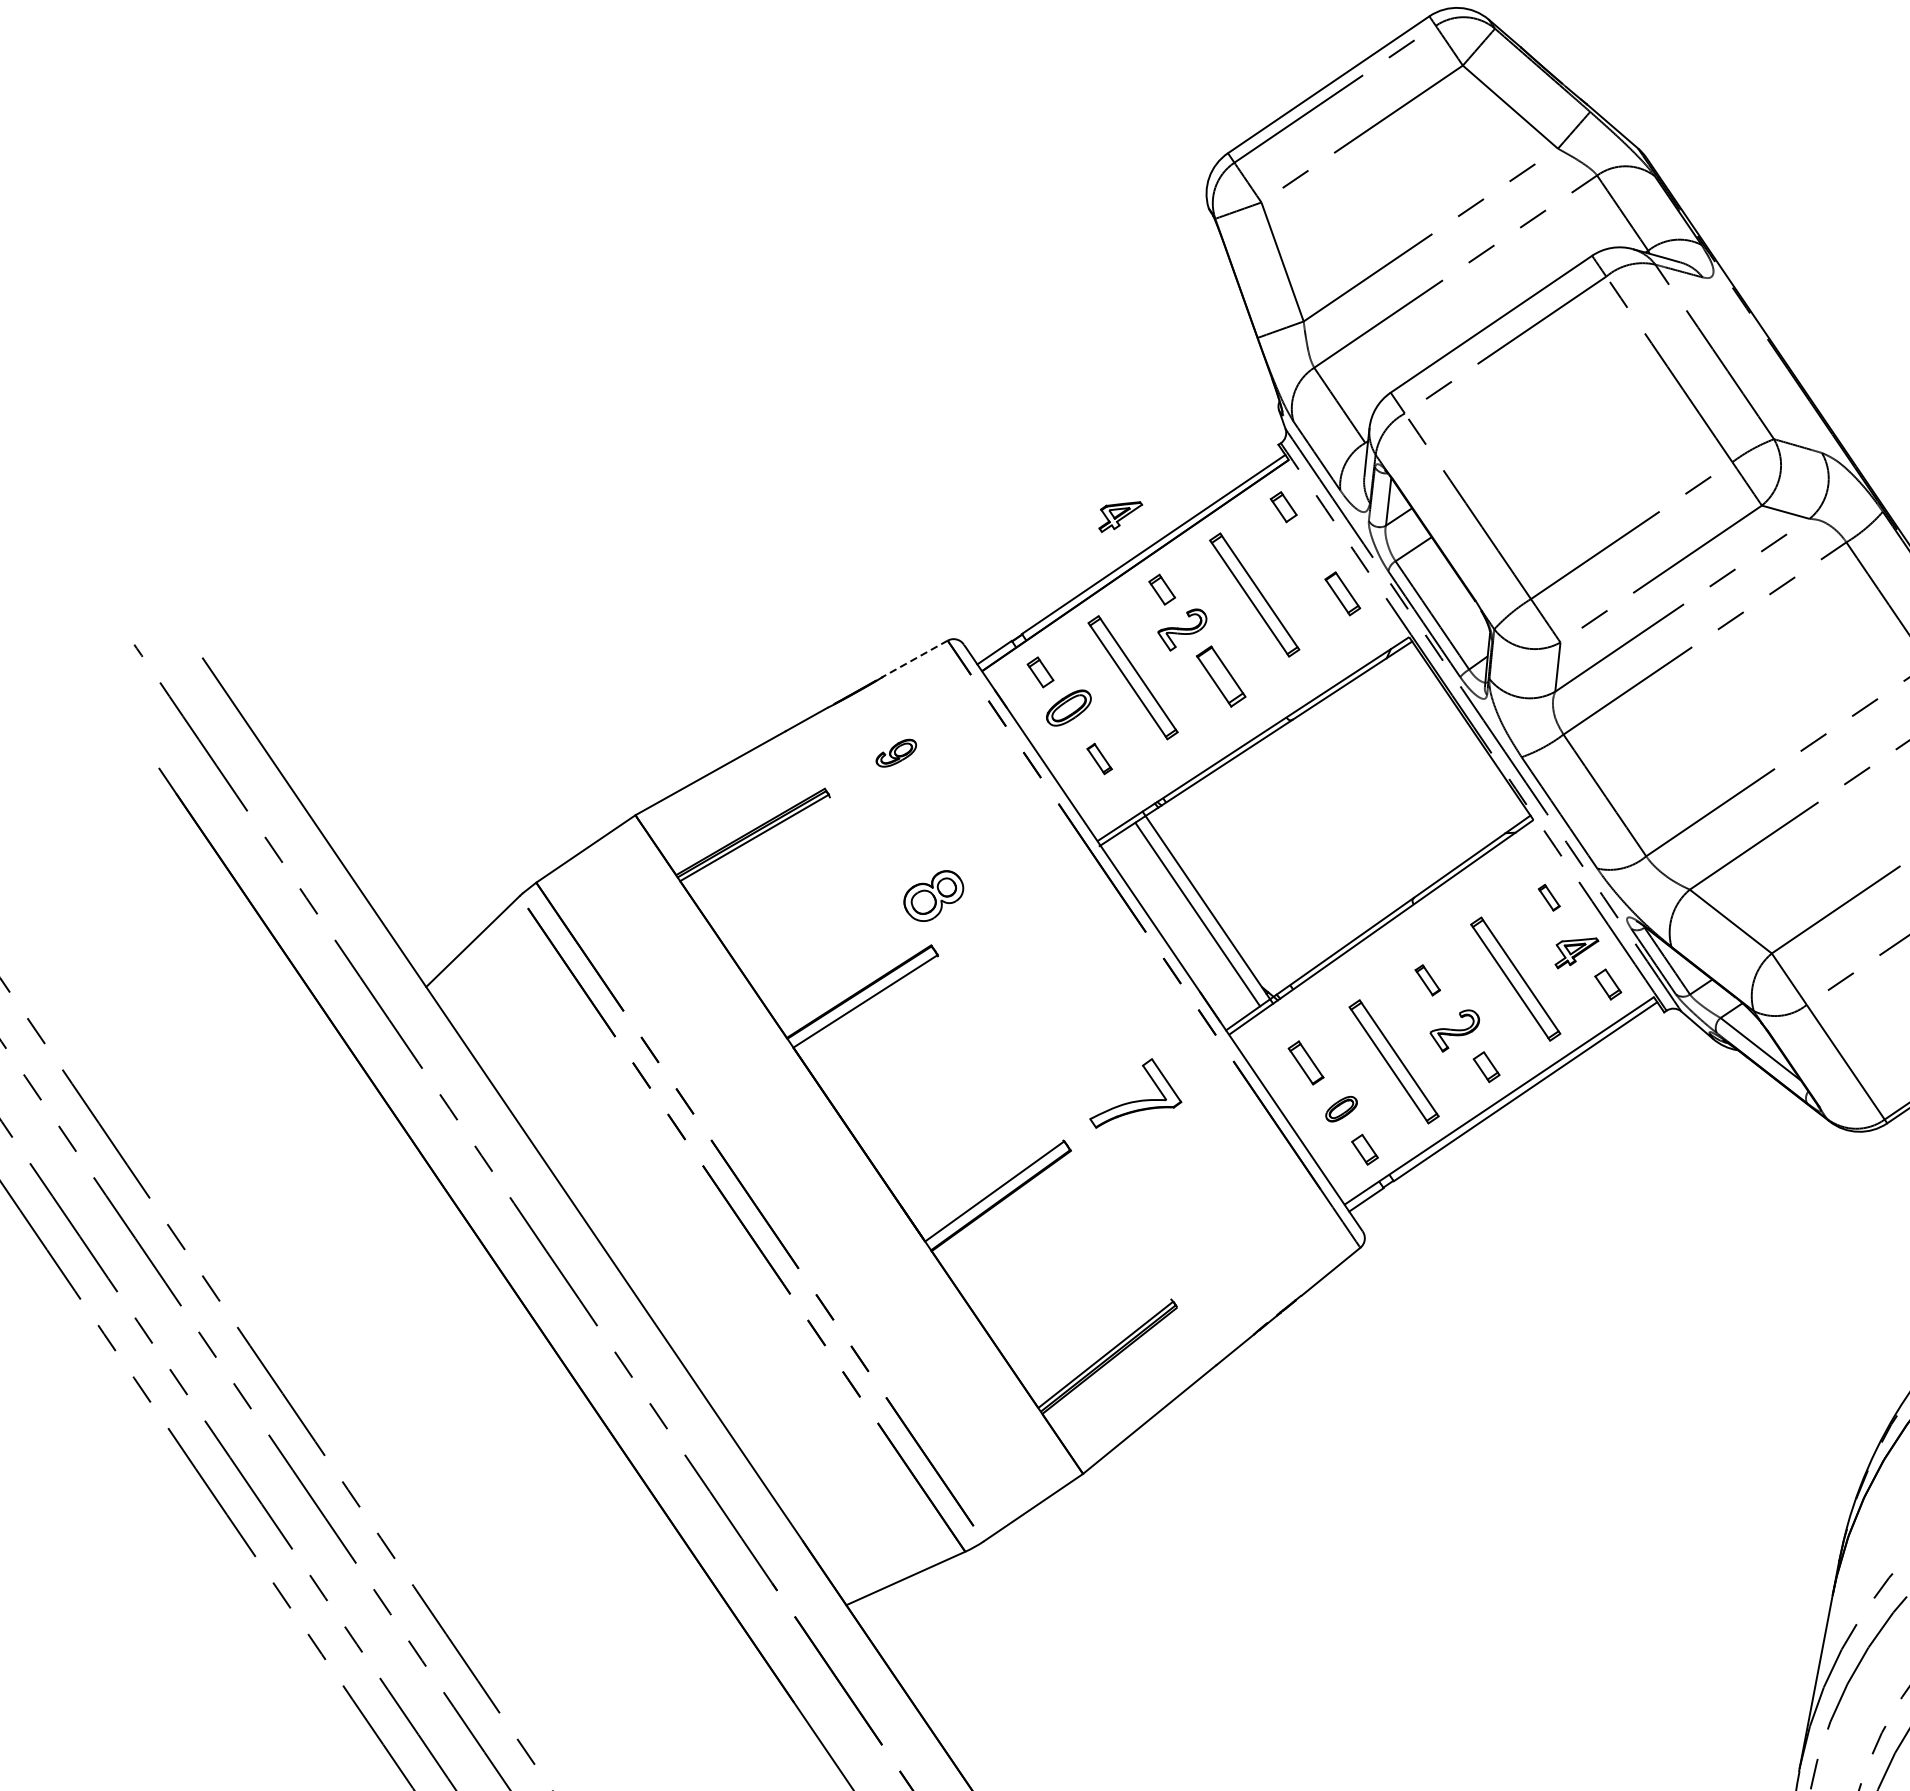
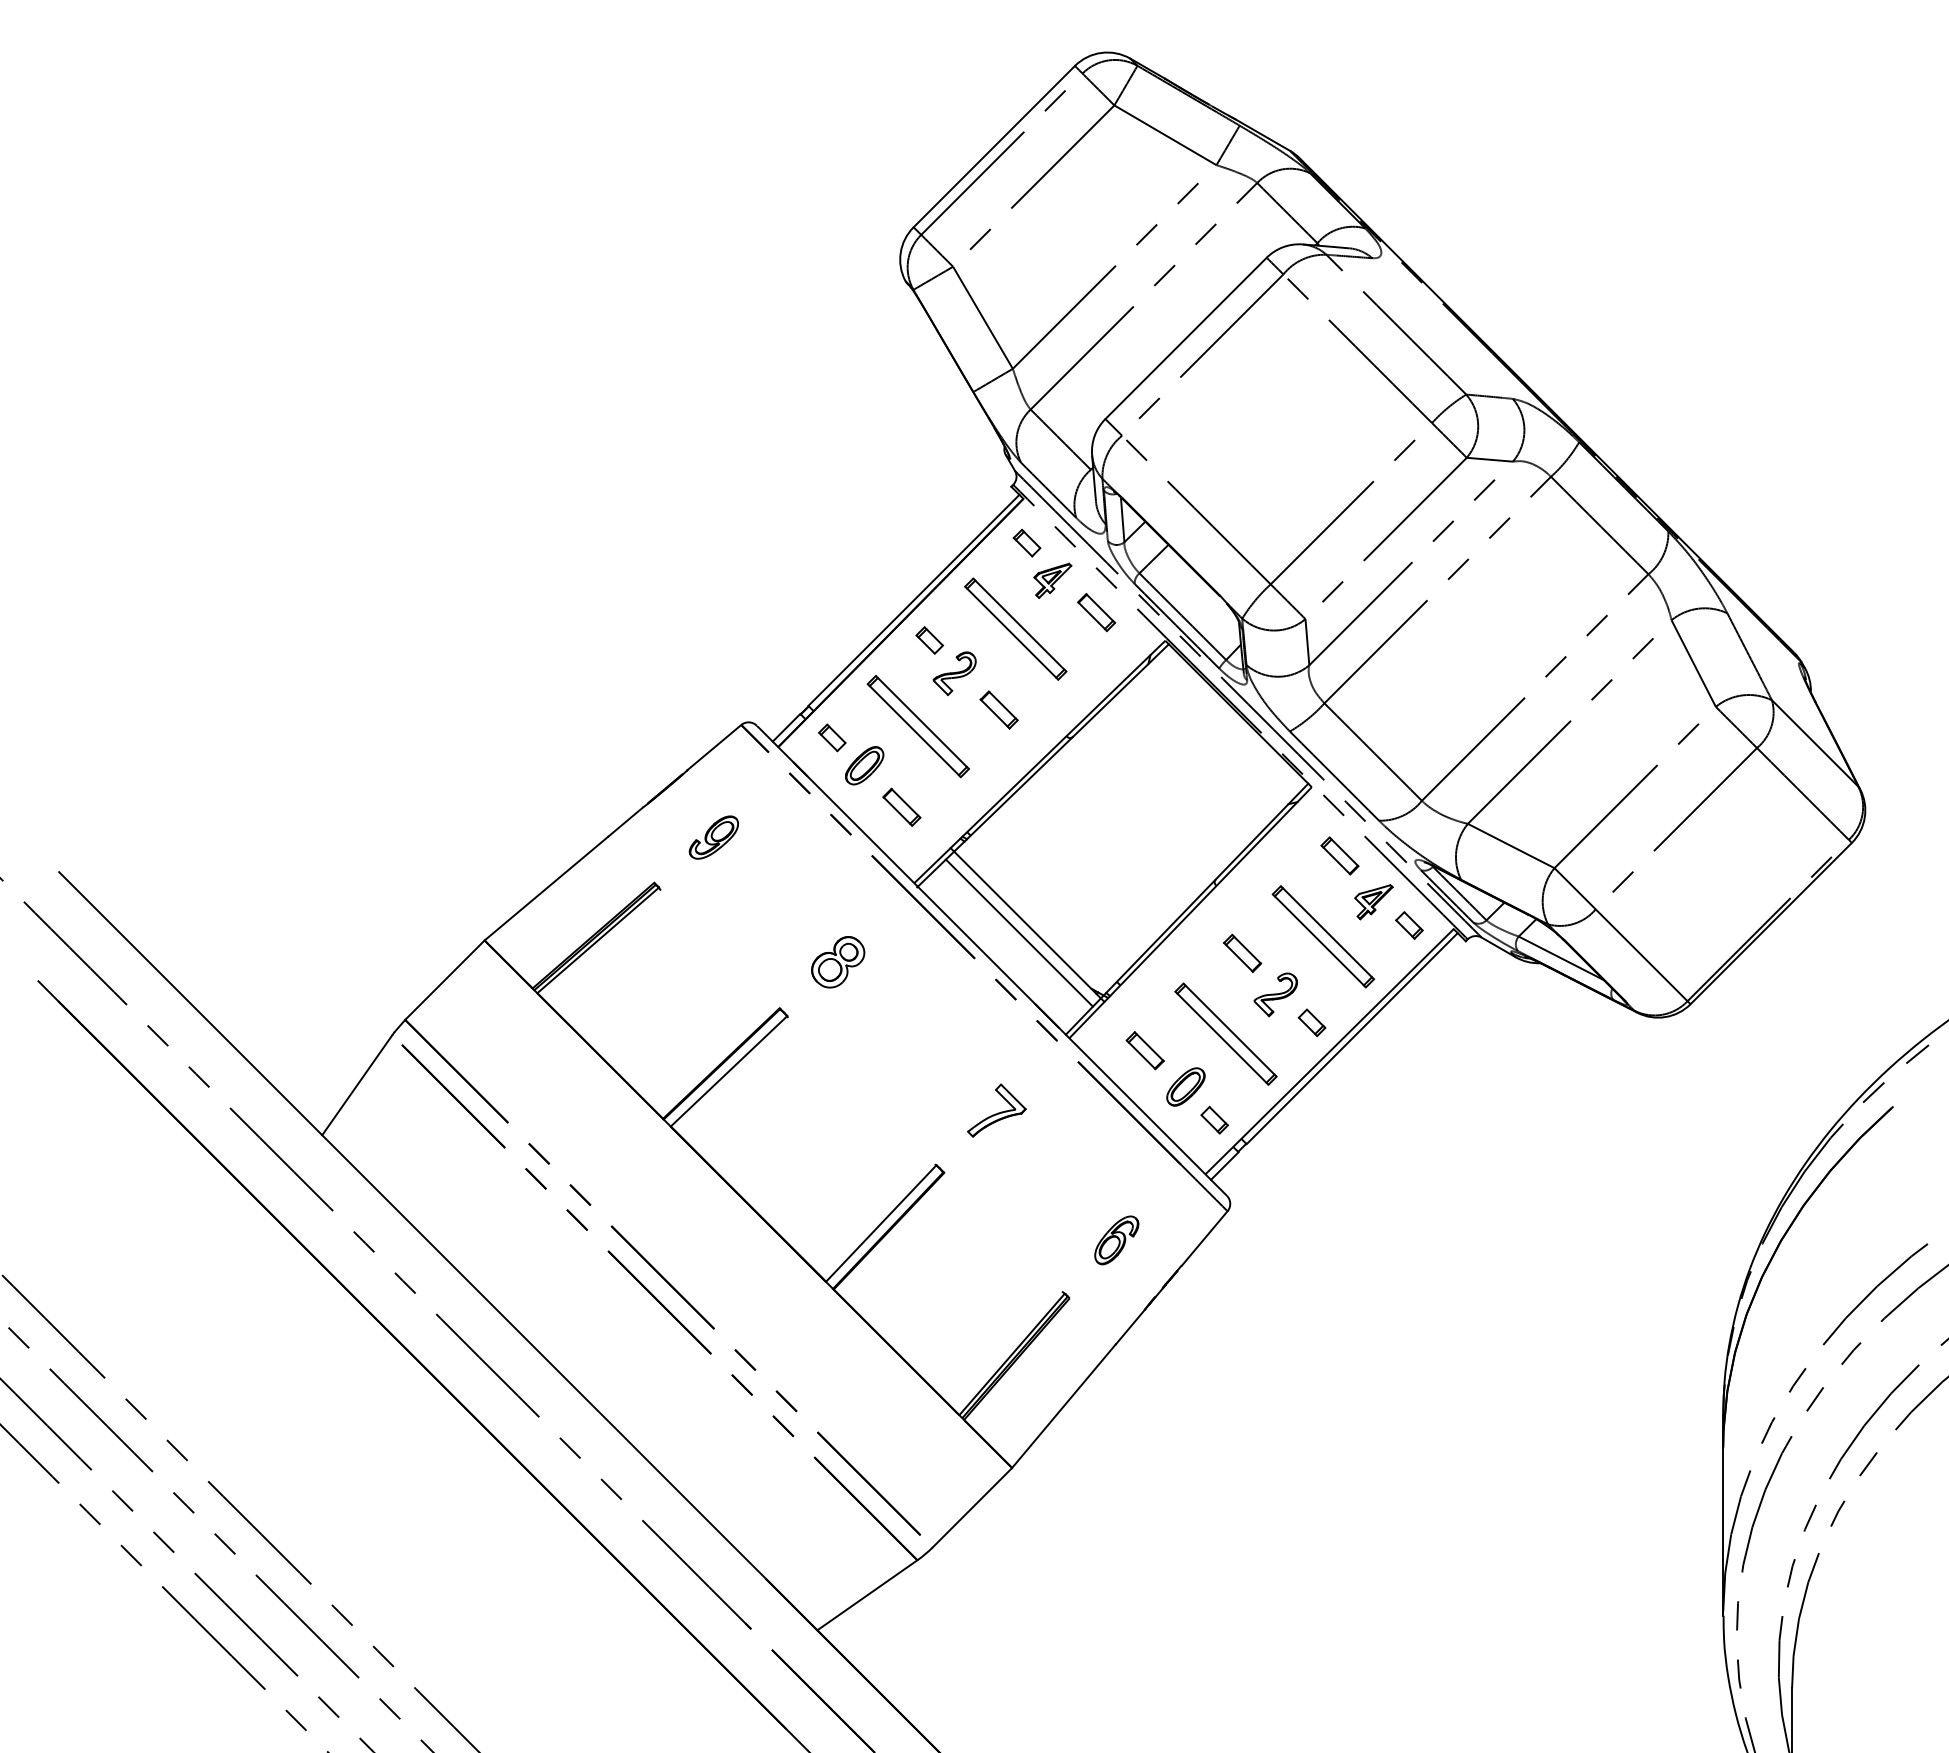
part: (1119, 516) -> (1052, 580), moved
line: (914, 658) -> (713, 747), dashed -> solid
part: (1220, 675) -> (998, 709), size x0.71
part: (896, 753) -> (713, 837), size x1.43
part: (1099, 758) -> (901, 806), size x1.43
part: (933, 896) -> (838, 962), moved
part: (1548, 897) -> (1339, 855), size x1.67
part: (1427, 979) -> (1242, 952), size x1.43
part: (1138, 1095) -> (996, 1110), size x0.71
part: (1341, 1108) -> (1185, 1086), size x1.43
part: (1238, 1256) -> (1116, 1240), added

